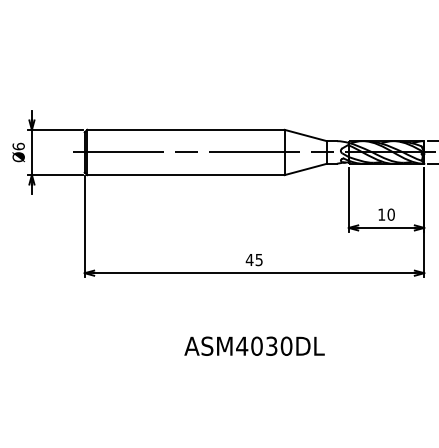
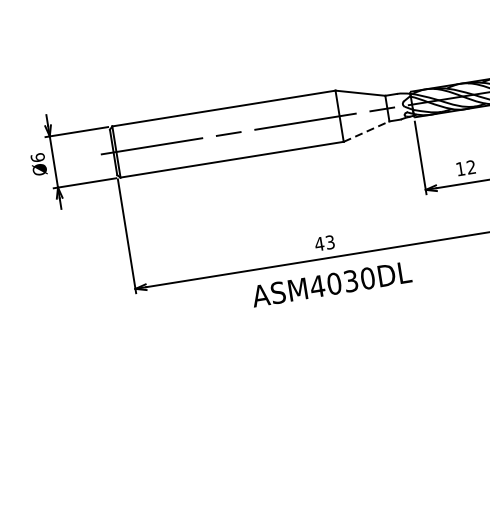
line: (305, 169) -> (366, 131), solid -> dashed
text: (390, 214) -> (470, 167), 10 -> 12
text: (259, 259) -> (330, 241), 45 -> 43
text: (254, 345) -> (331, 283), moved

